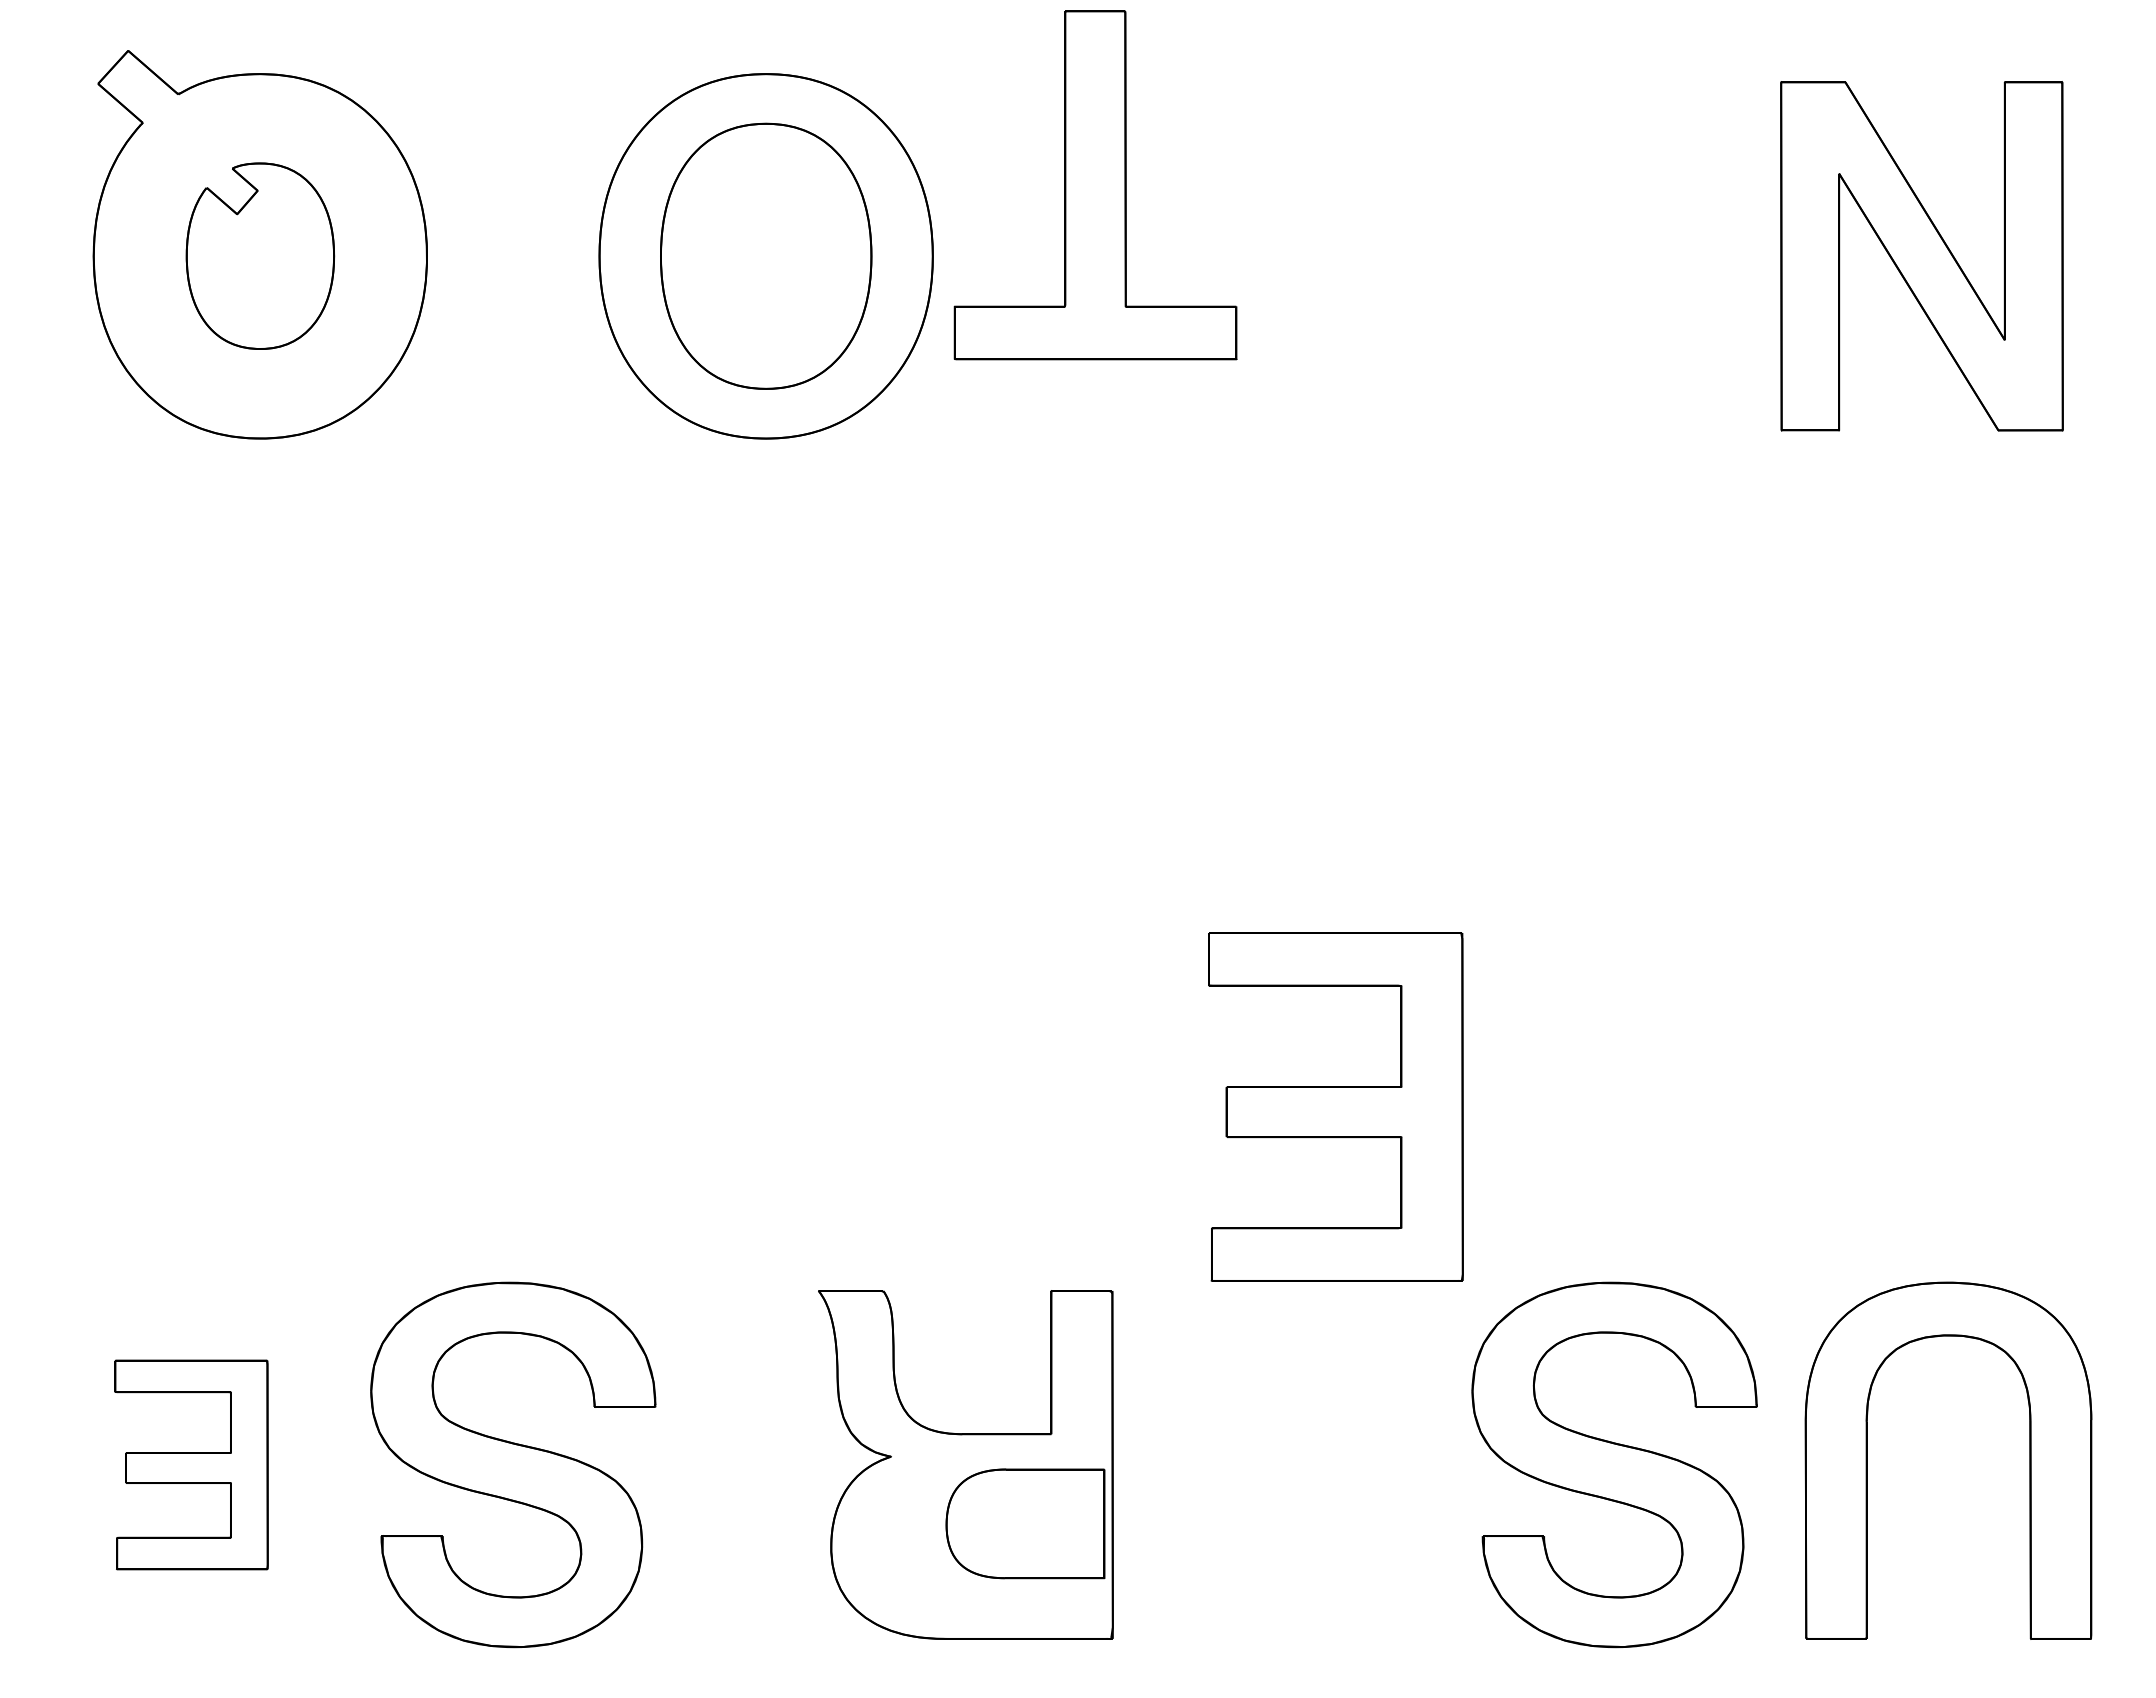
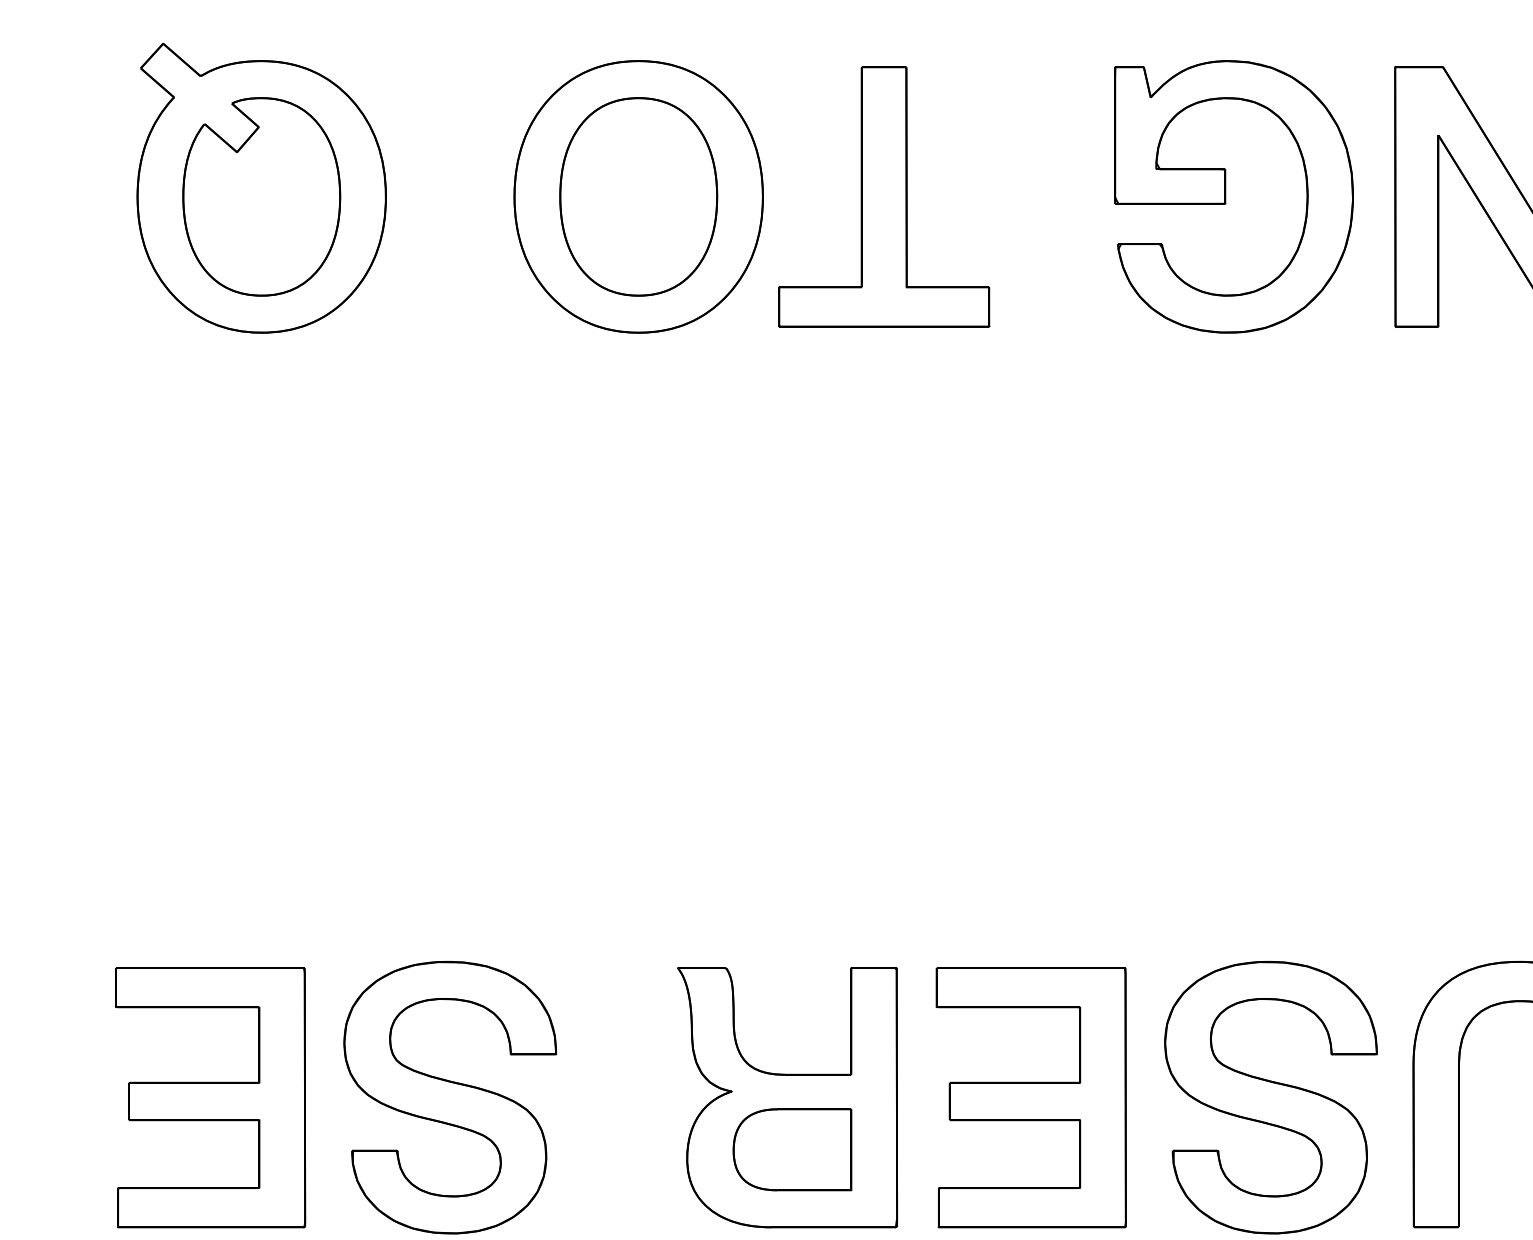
part: (1095, 185) -> (884, 197), moved
part: (260, 255) -> (261, 196), size x1.43
part: (1553, 256) -> (1225, 197), added
part: (1335, 1106) -> (1030, 1097), moved
part: (191, 1464) -> (210, 1097), size x1.67
part: (1025, 1523) -> (792, 1149), moved

